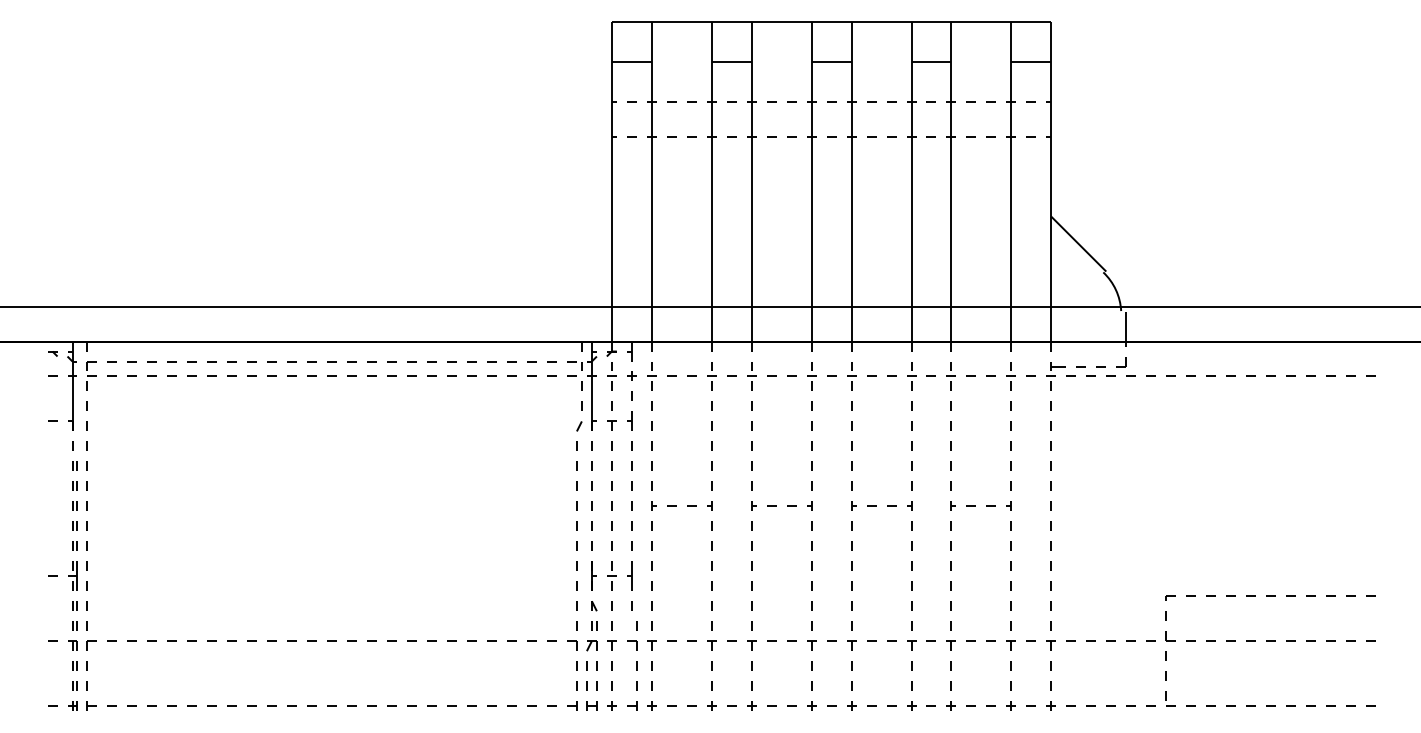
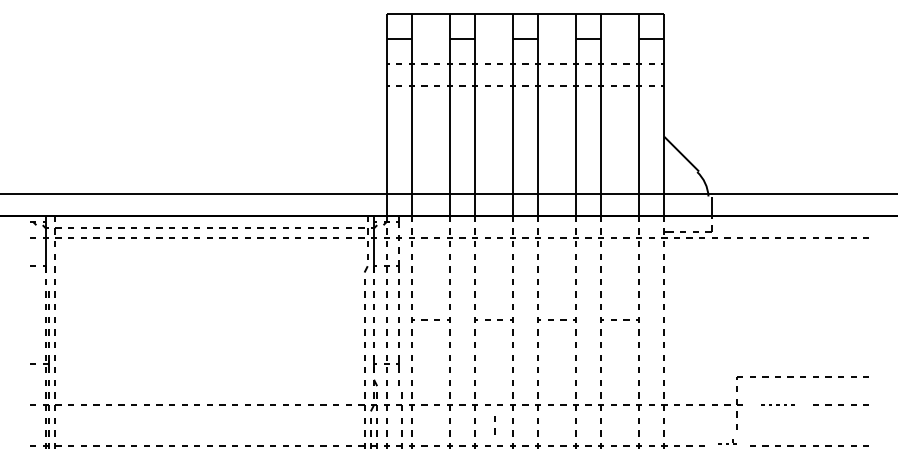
part: (1230, 640) -> (777, 404), size x0.6
line: (782, 667) -> (494, 421), added
part: (1151, 698) -> (727, 441), size x0.6

